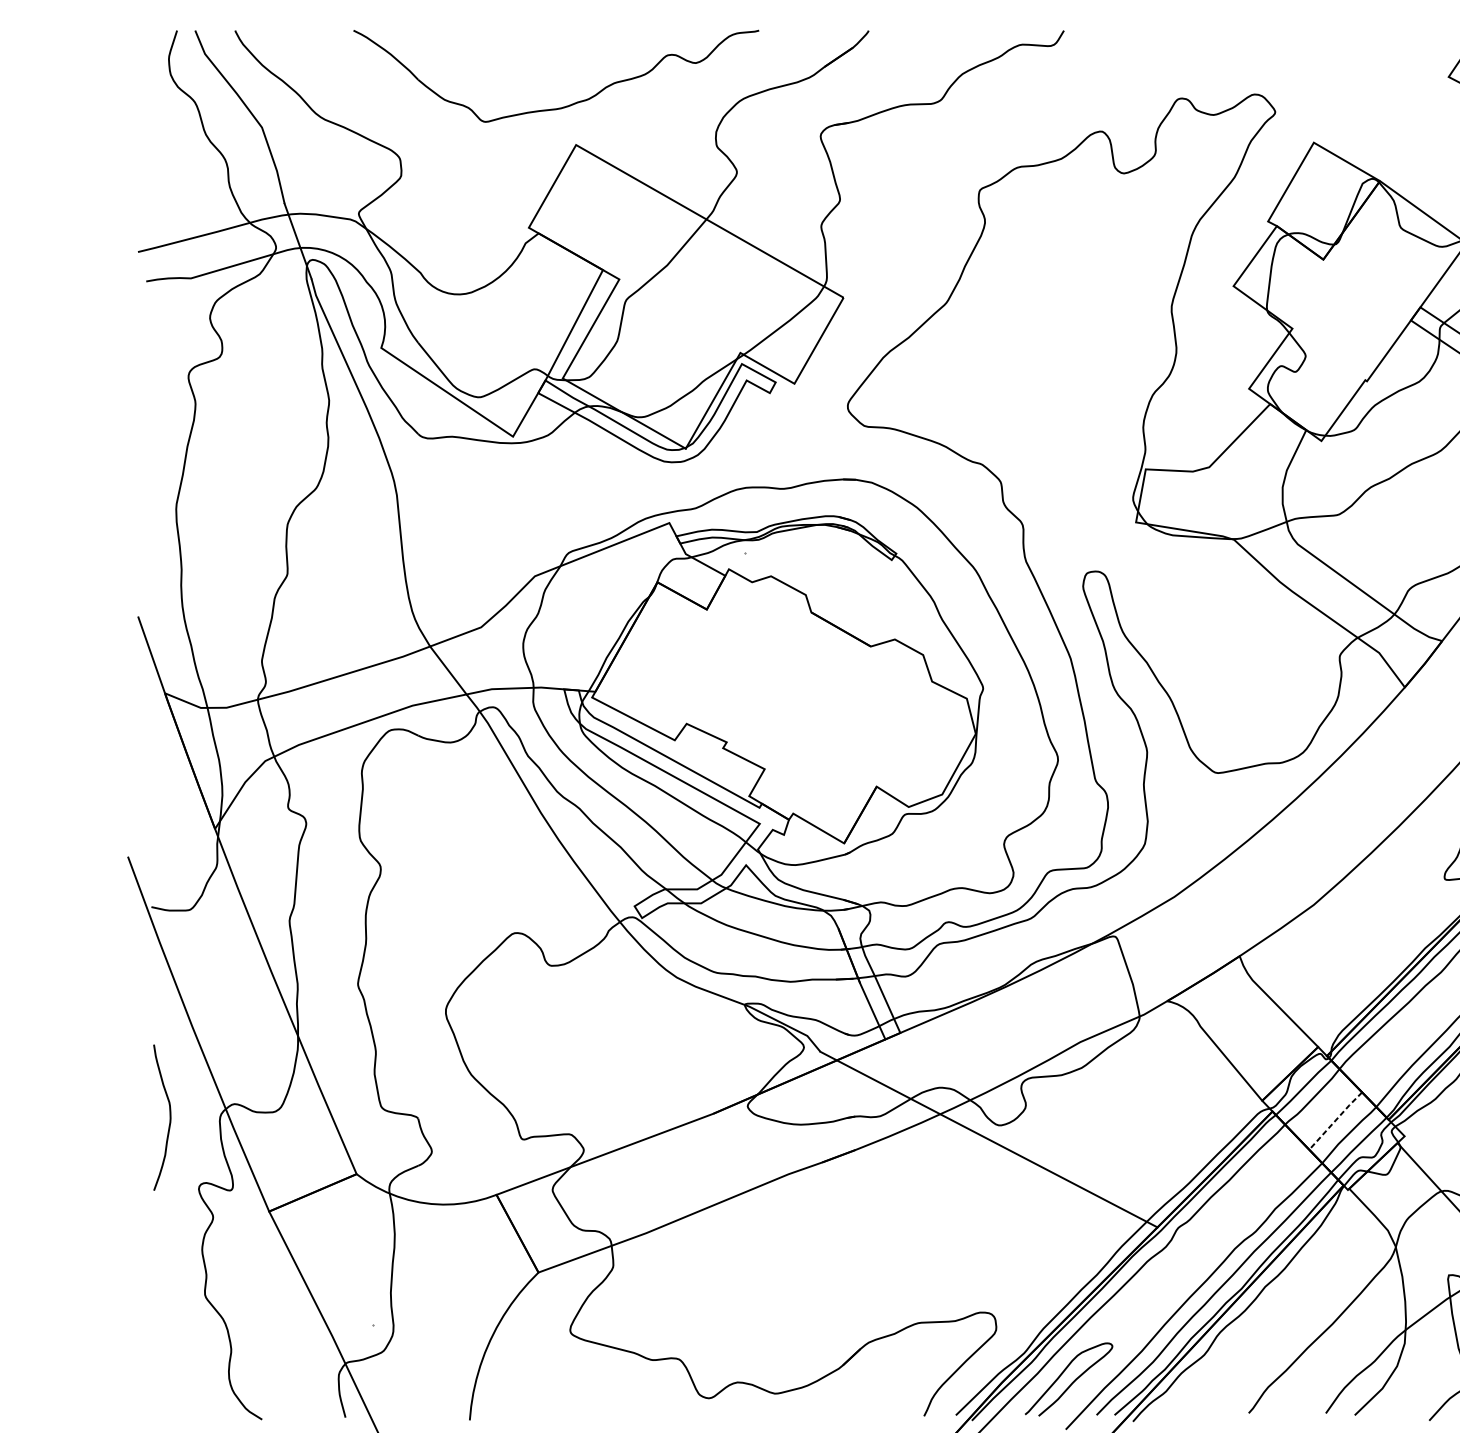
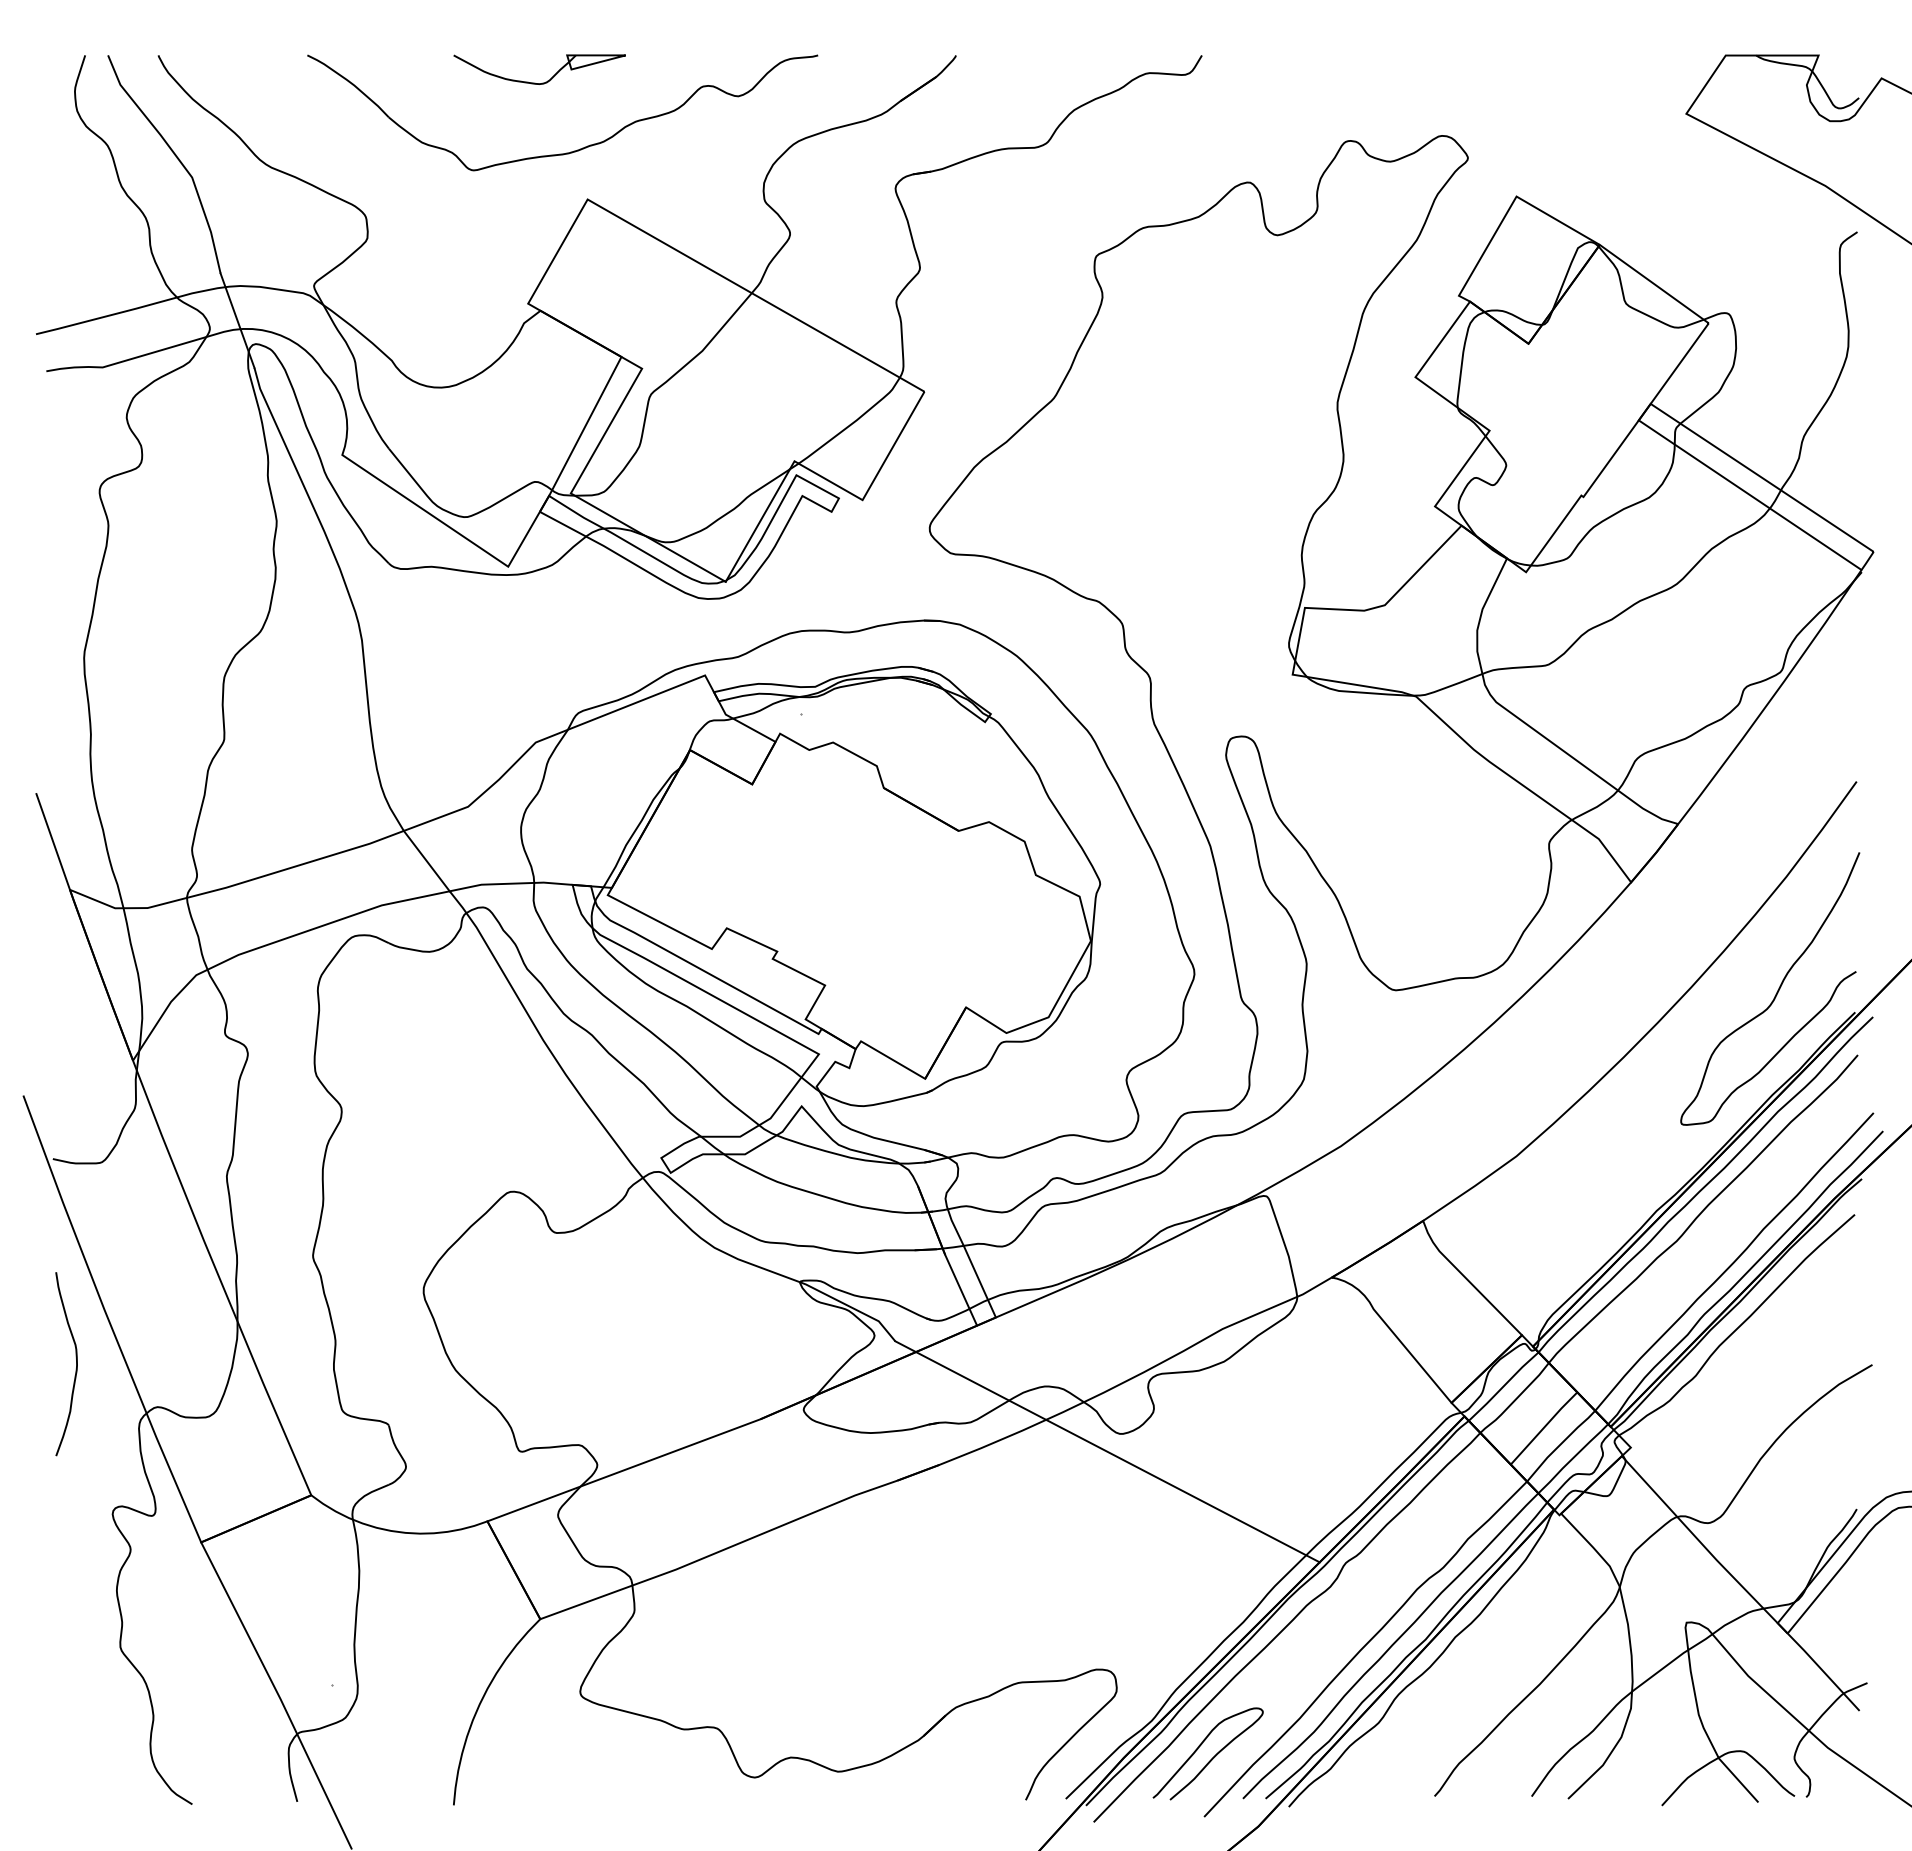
part: (540, 52) -> (542, 82), added
curve: (170, 1117) -> (76, 1364), moved
line: (1336, 1120) -> (1544, 1427), dashed -> solid

